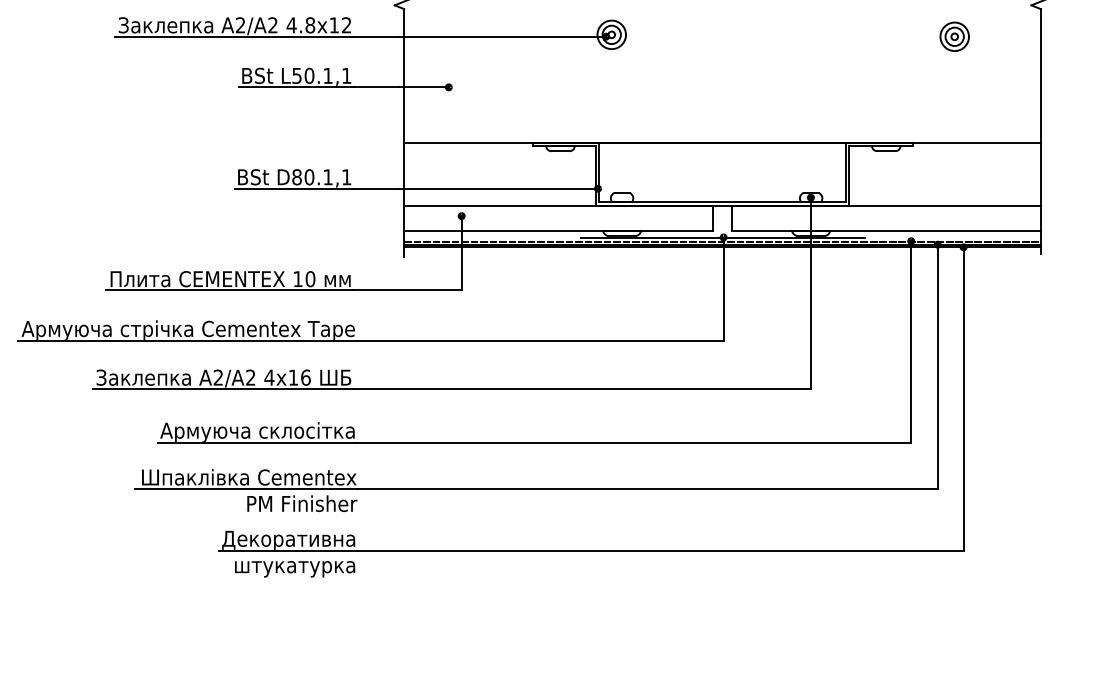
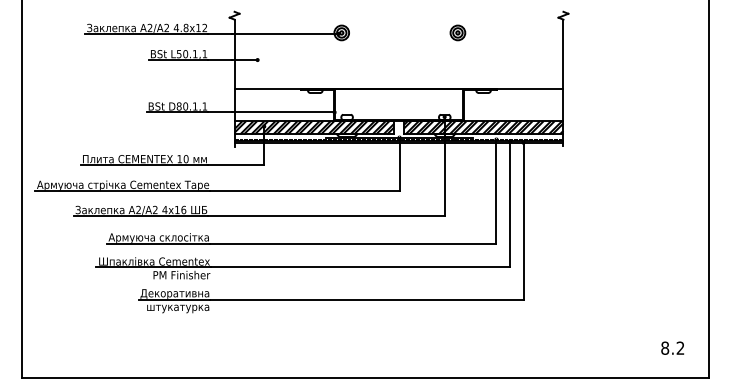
part: (953, 35) -> (457, 32), moved
hatch: (558, 217) -> (314, 127), added
hatch: (886, 217) -> (483, 127), added

